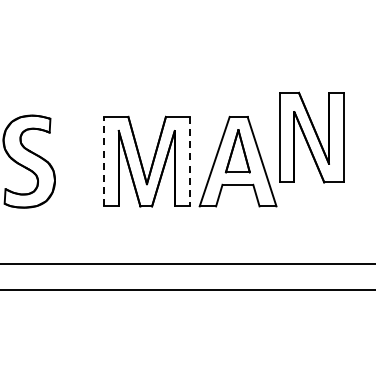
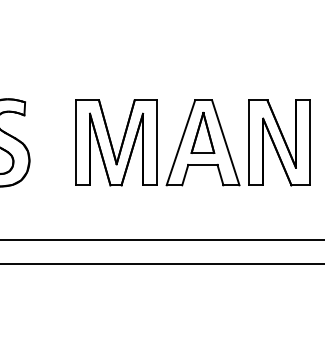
part: (311, 137) -> (279, 142), moved
line: (103, 161) -> (75, 142), dashed -> solid
line: (189, 161) -> (157, 142), dashed -> solid

